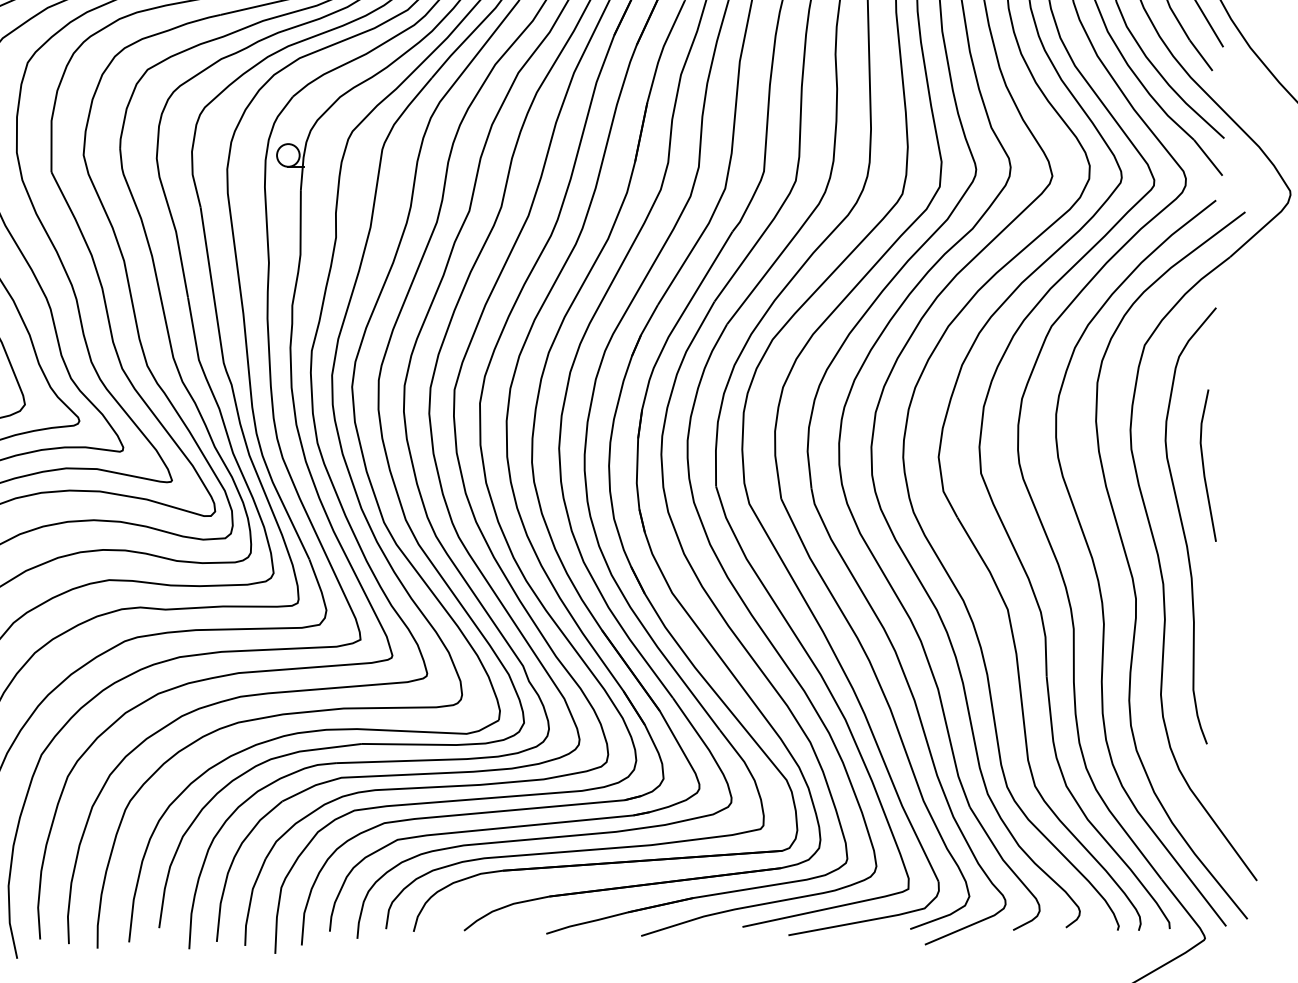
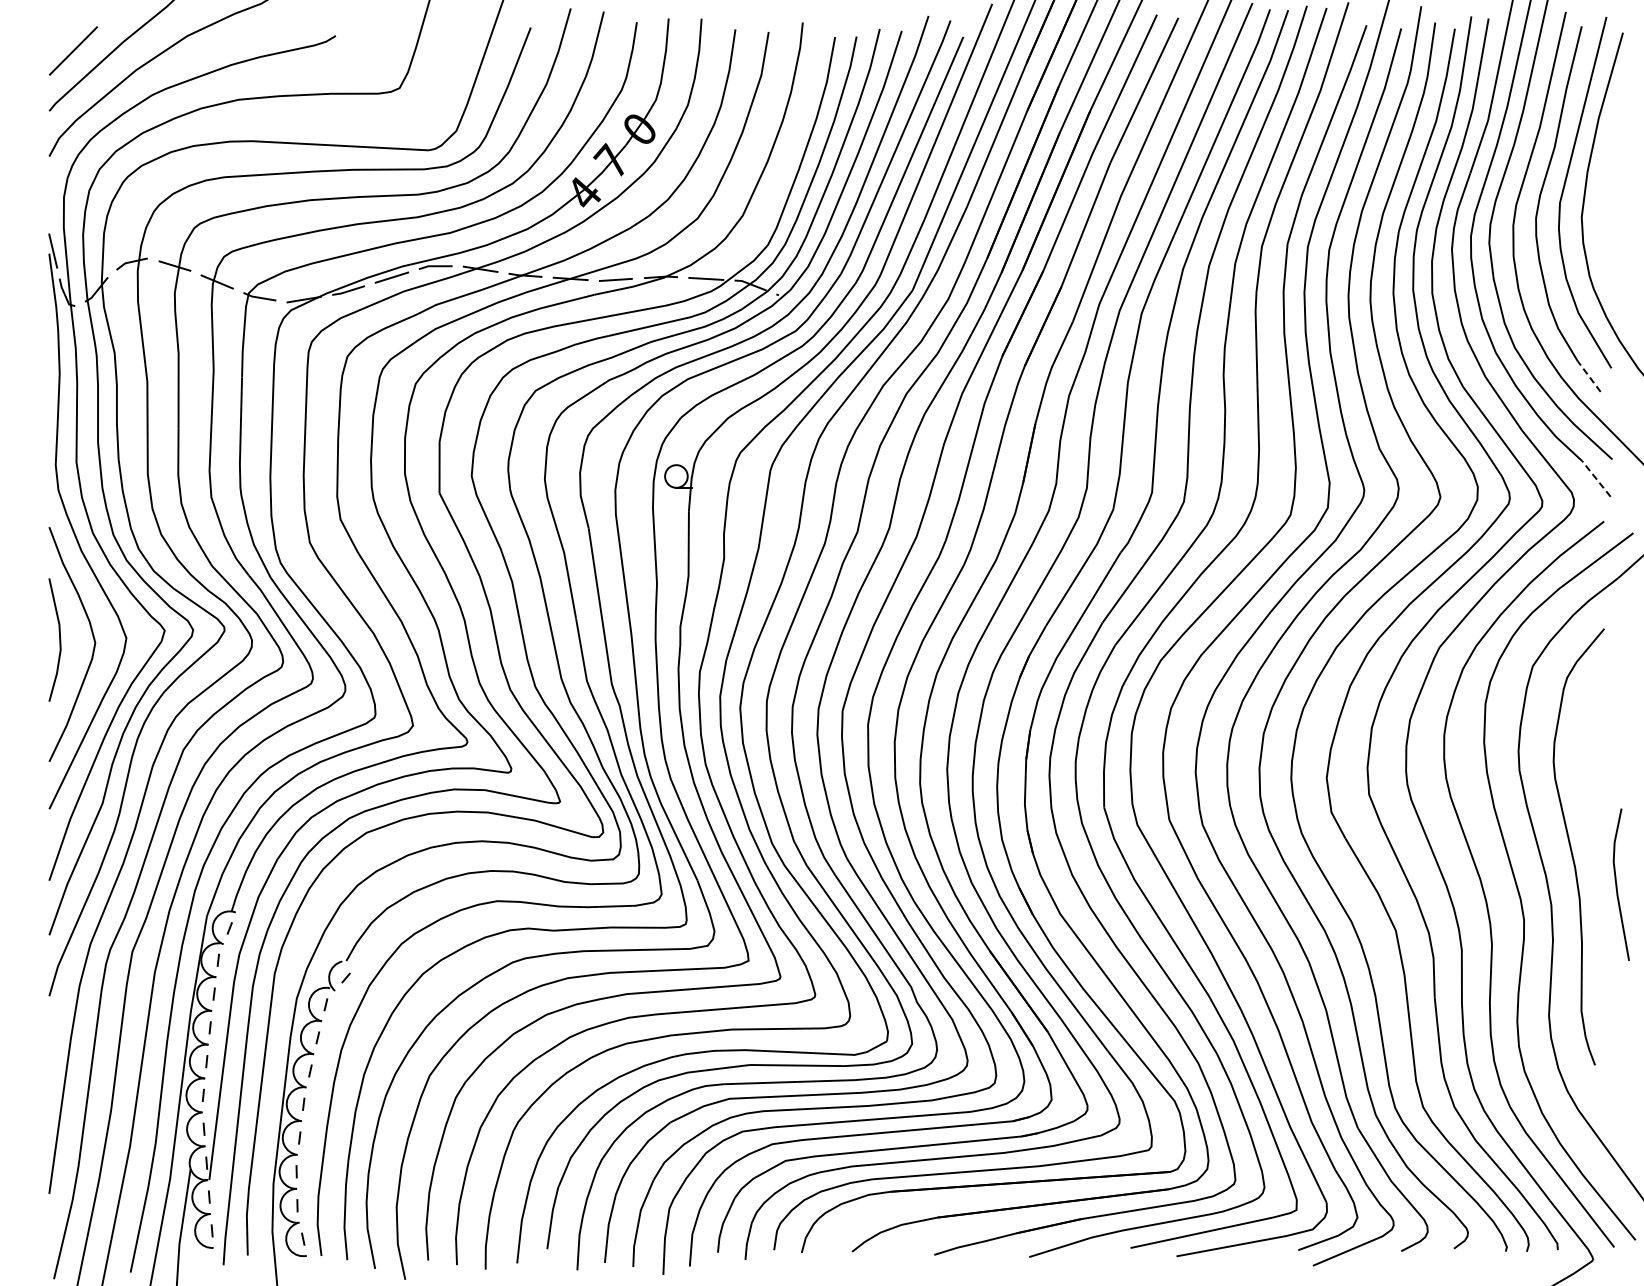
line: (1200, 55) -> (1588, 376), solid -> dashed
line: (1208, 157) -> (1596, 478), solid -> dashed
line: (1204, 465) -> (1617, 884), moved

